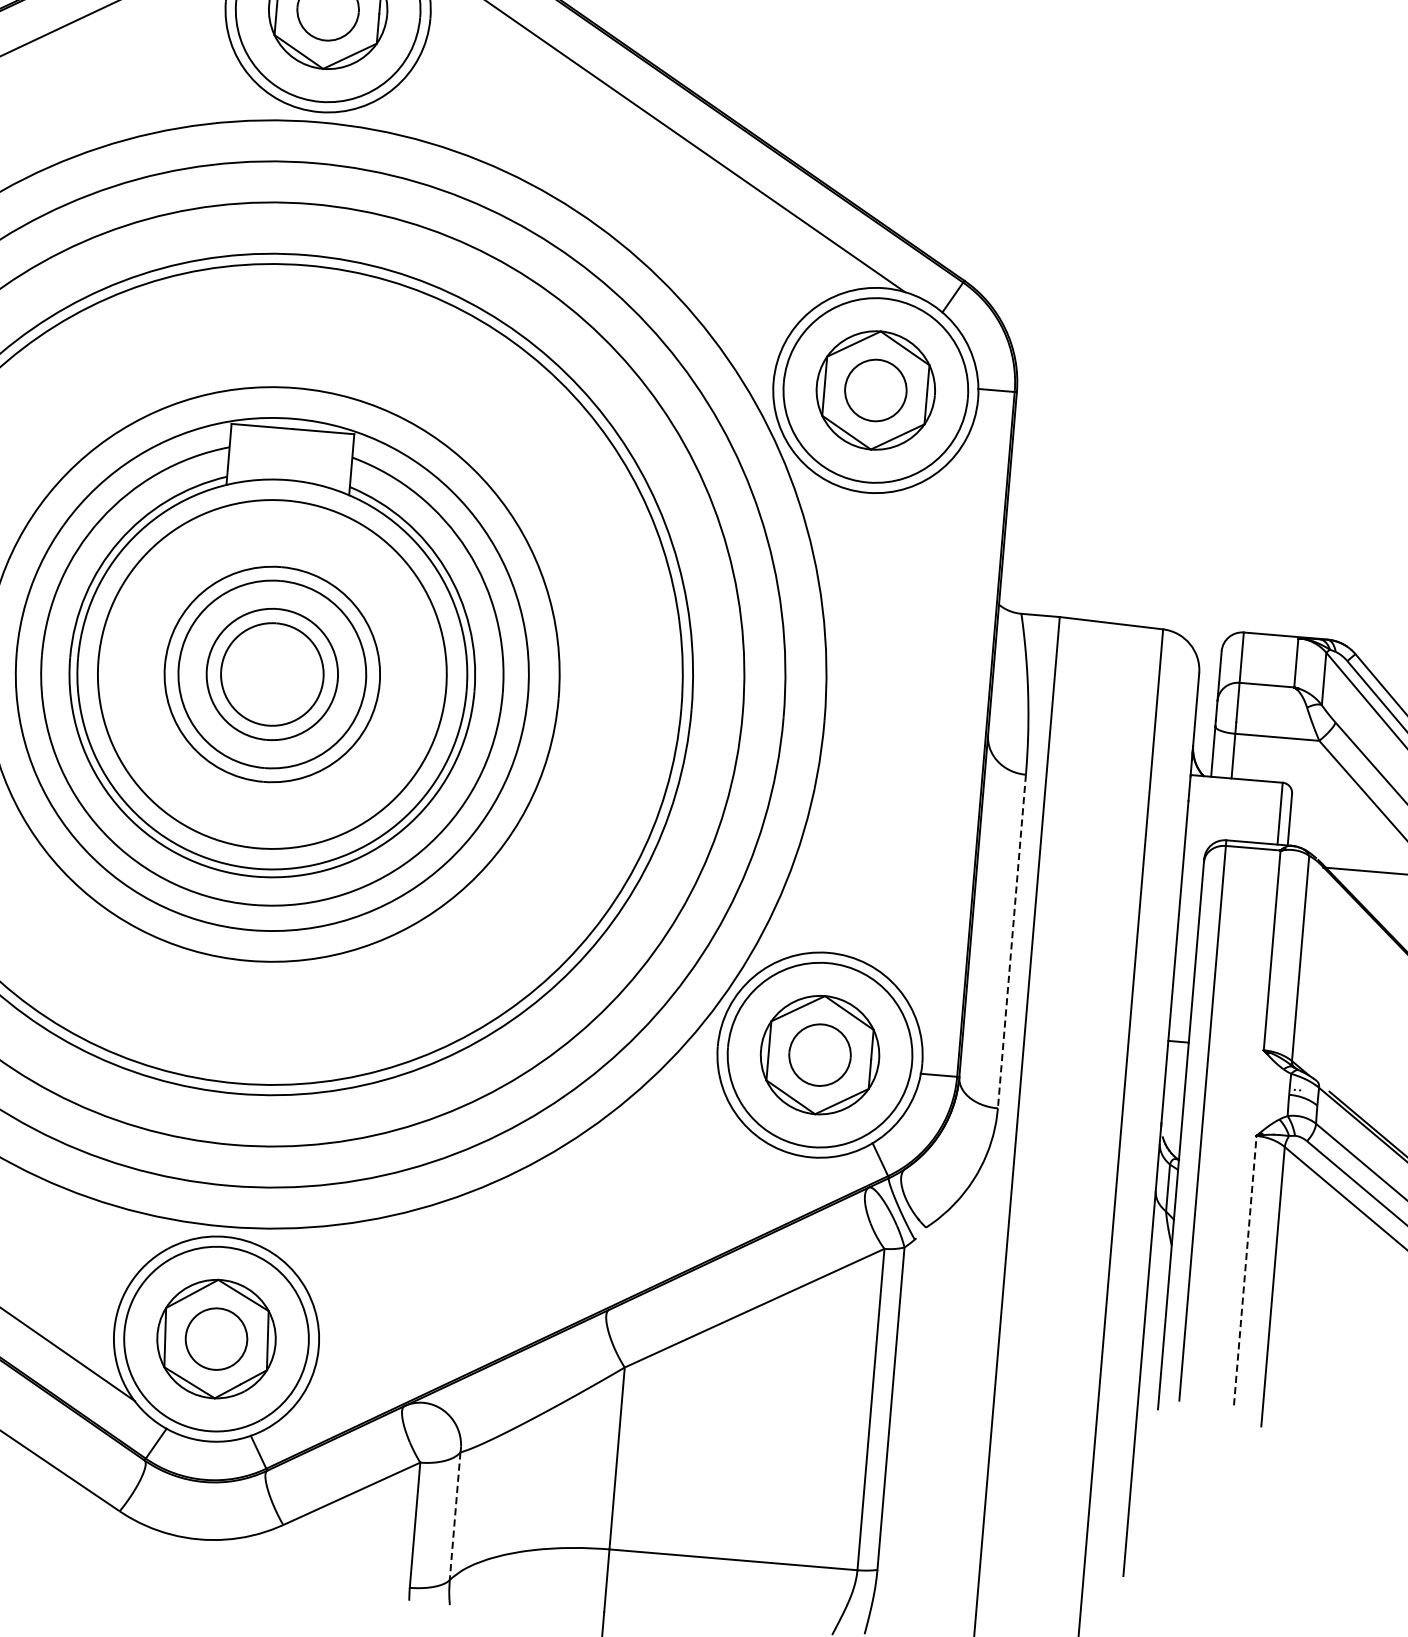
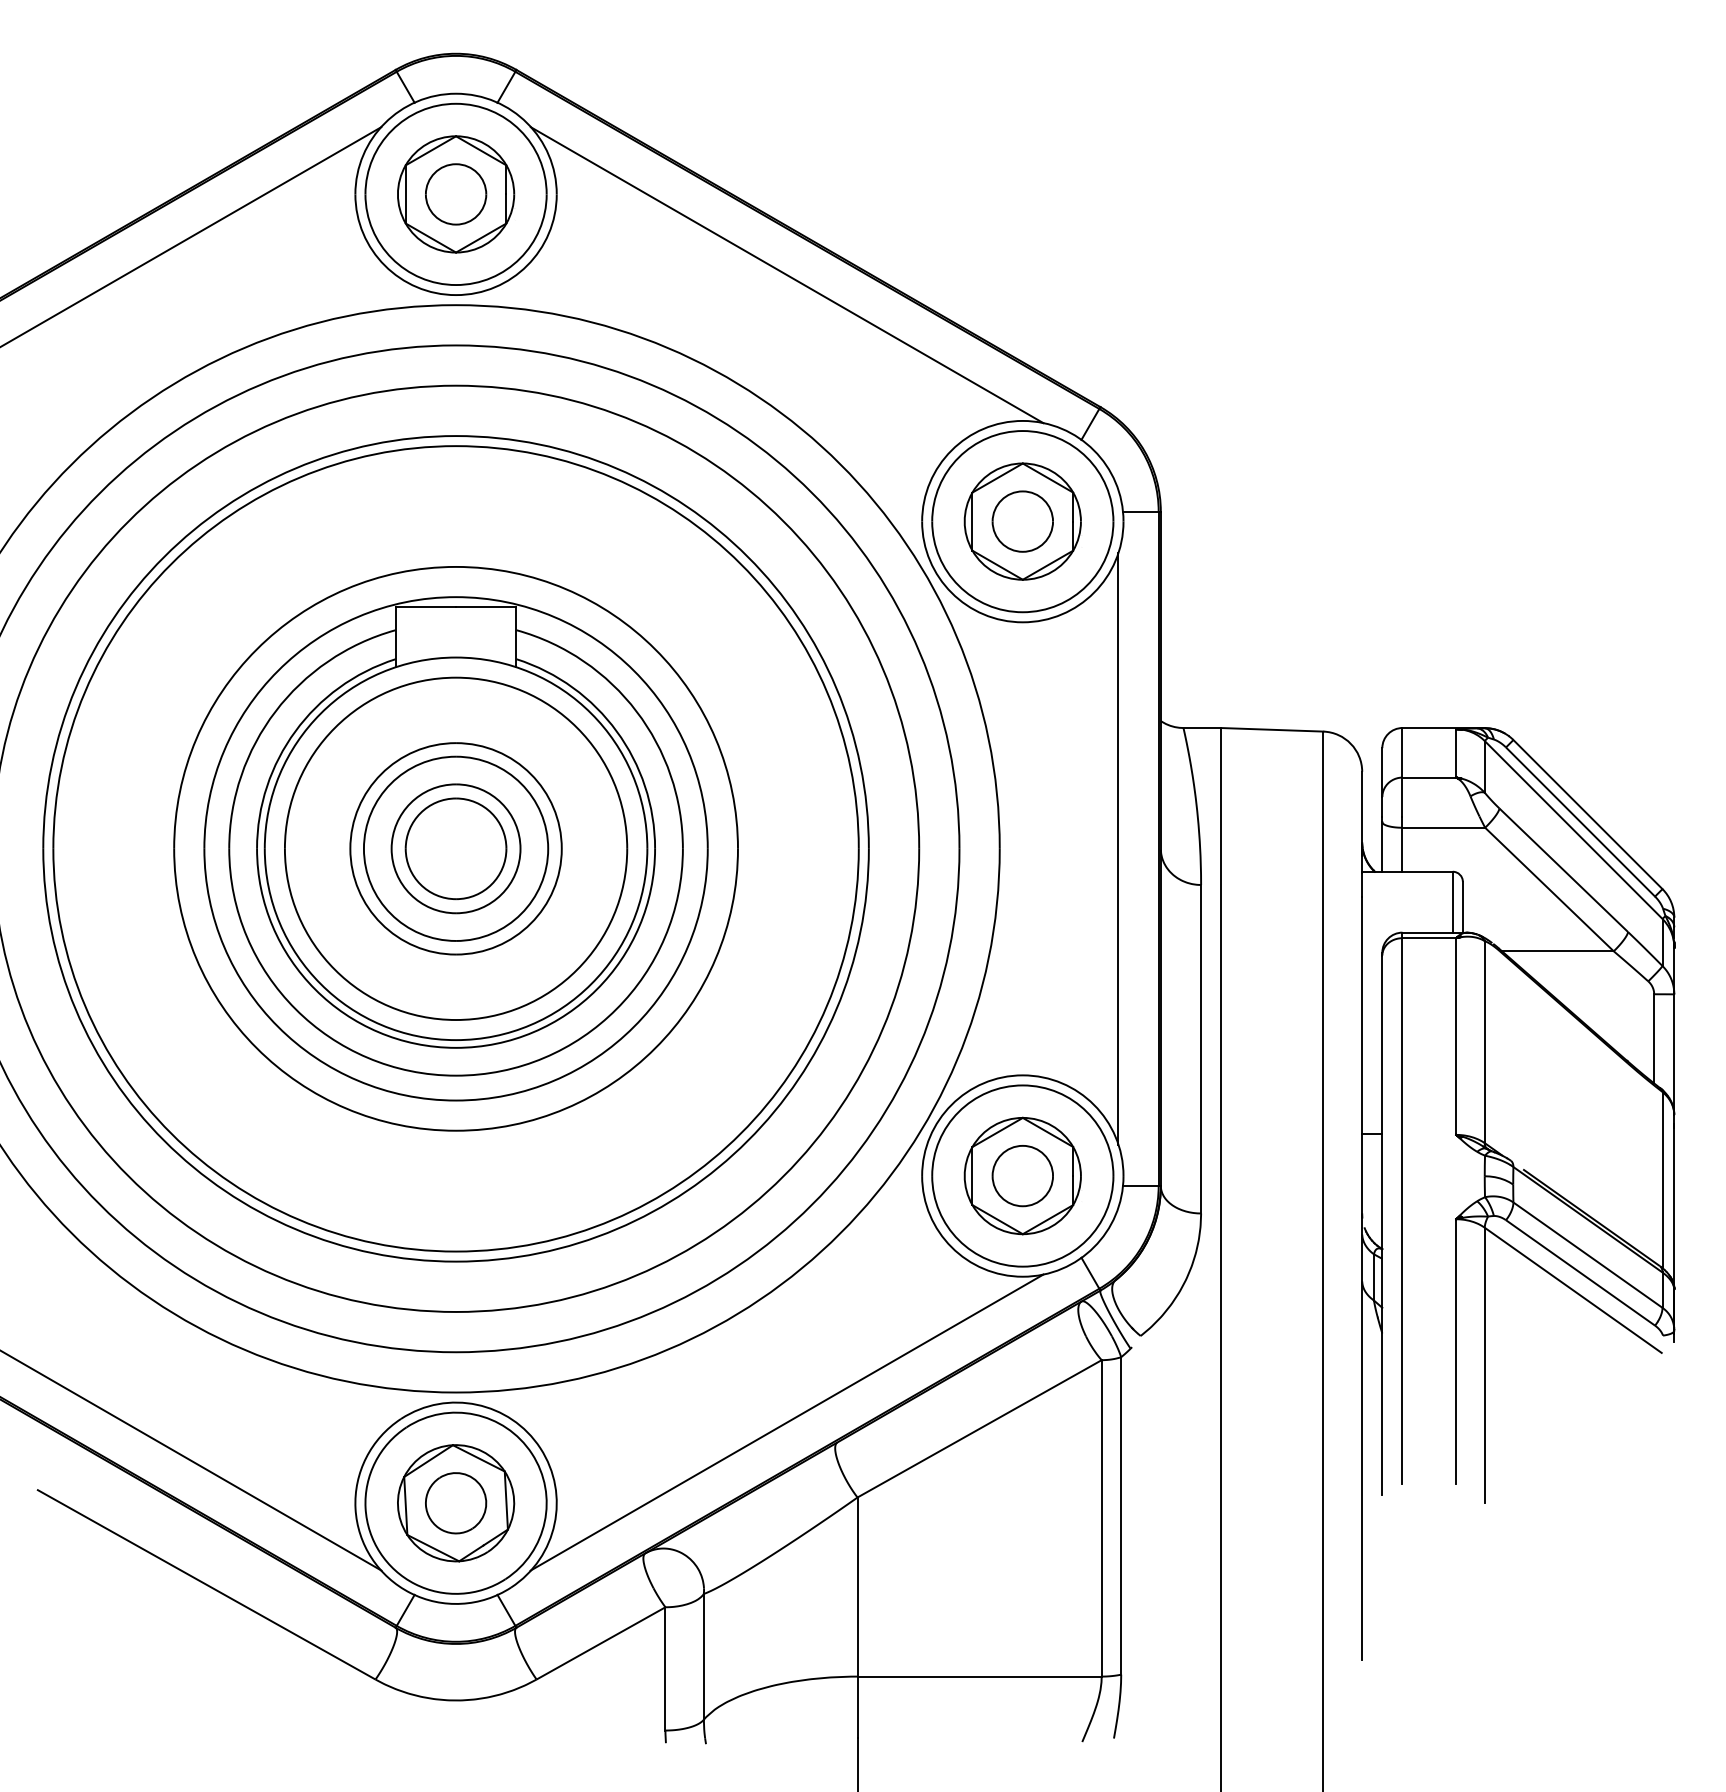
line: (945, 730) -> (1118, 848), added
line: (1012, 941) -> (1201, 1049), dashed -> solid
line: (1245, 1270) -> (1456, 1351), dashed -> solid
line: (559, 1285) -> (786, 1422), added
line: (454, 1515) -> (703, 1656), dashed -> solid

